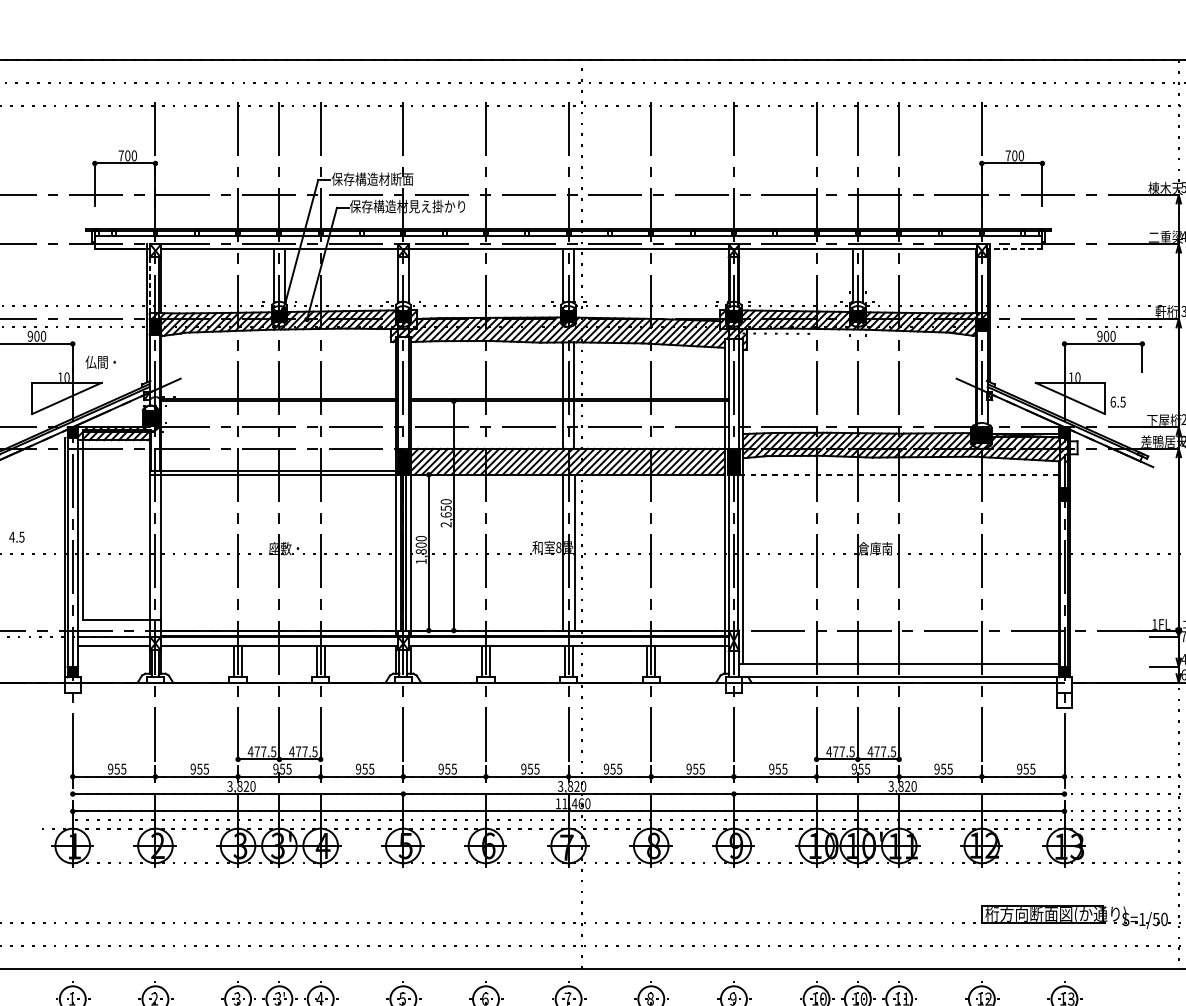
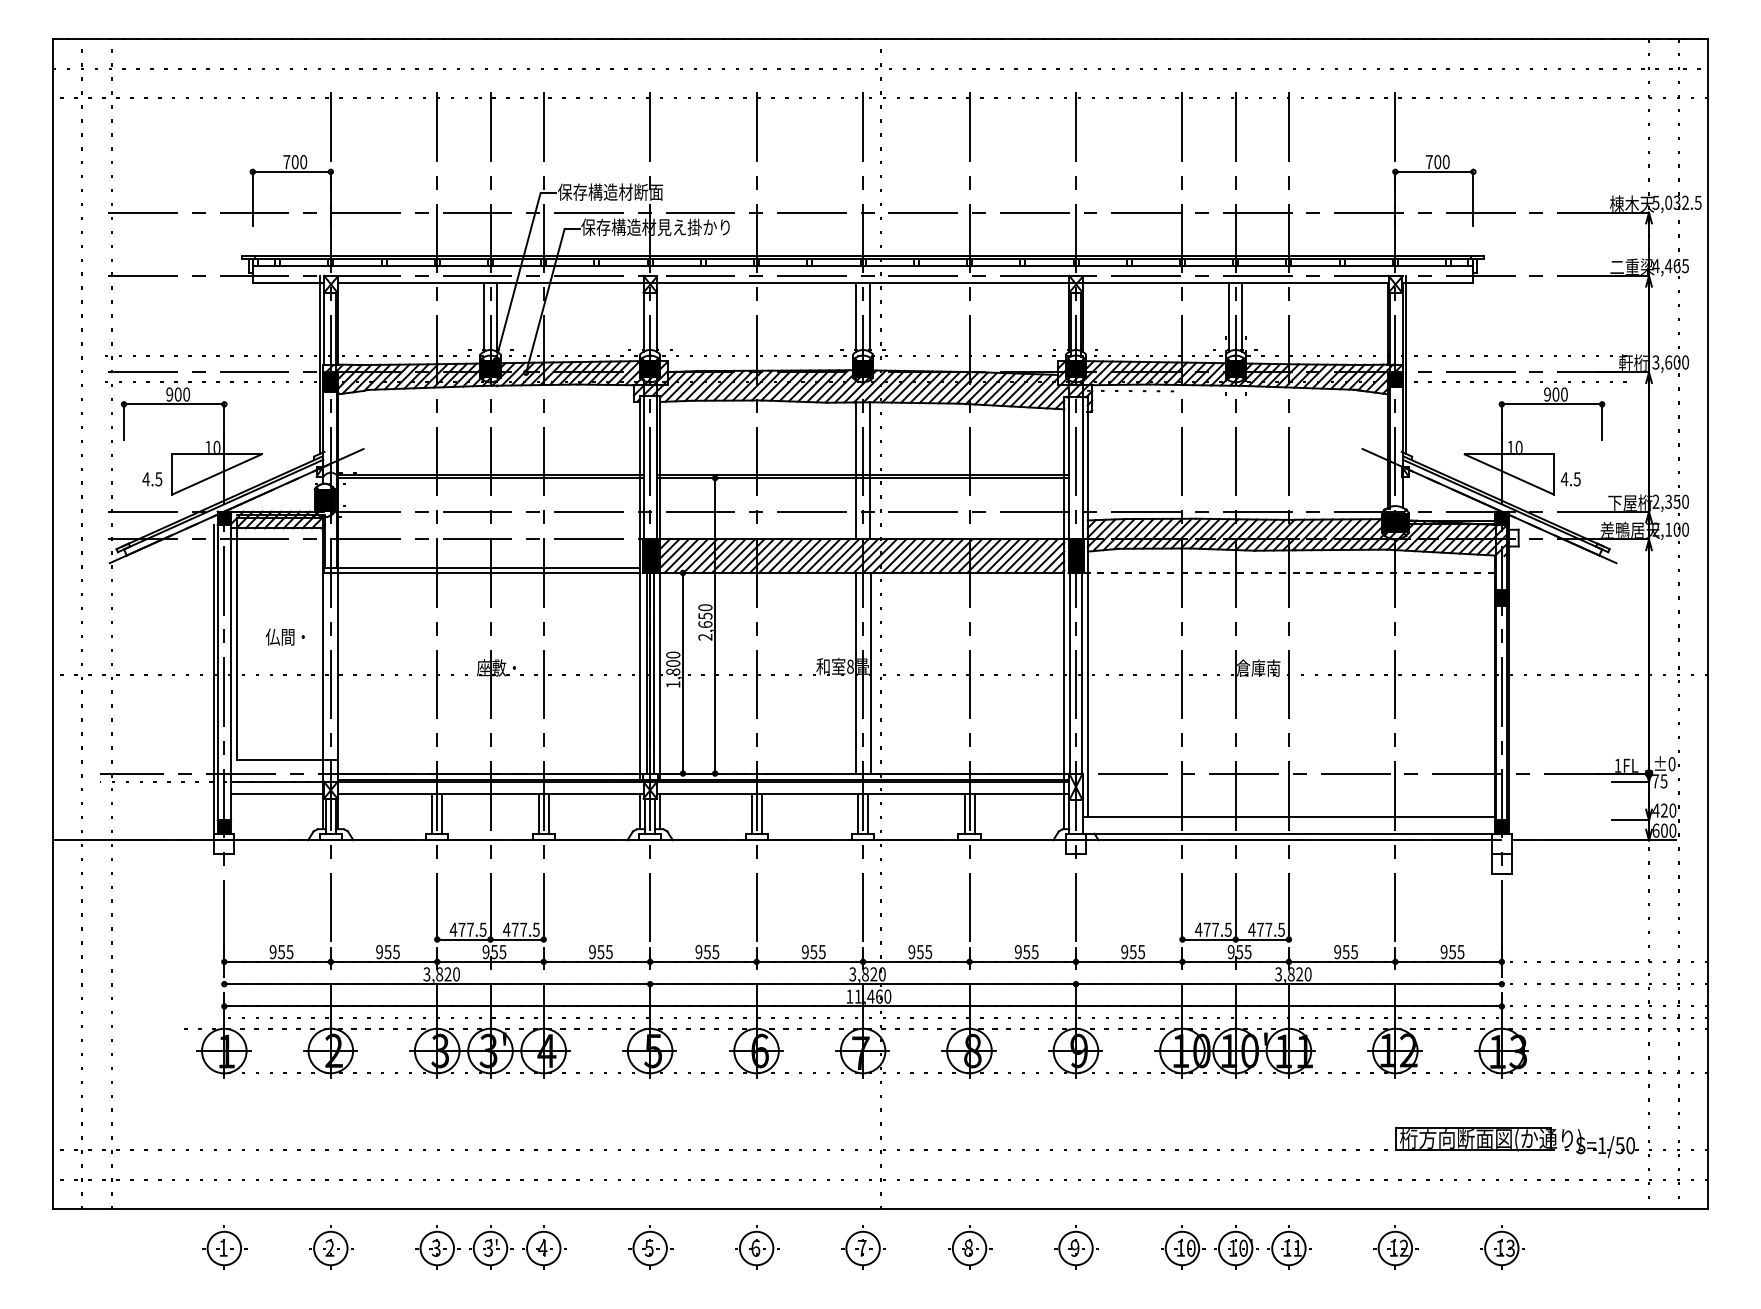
line: (1014, 249) -> (1437, 282), dashed -> solid
line: (150, 285) -> (324, 329), dashed -> solid
text: (100, 361) -> (284, 636), moved
text: (1113, 402) -> (1564, 479), 6.5 -> 4.5
text: (17, 537) -> (152, 479), moved

